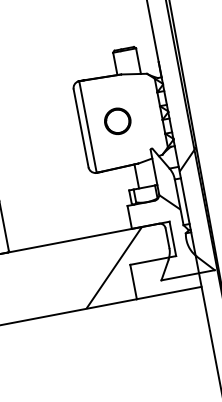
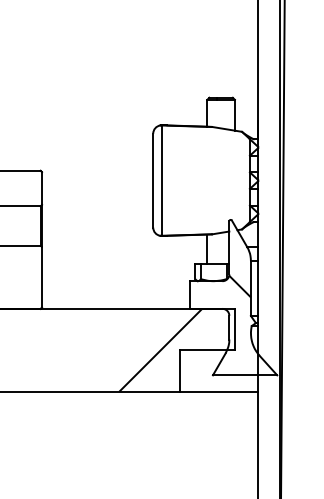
circle: (117, 121) -> (197, 180), removed
hatch: (187, 159) -> (270, 240), removed

